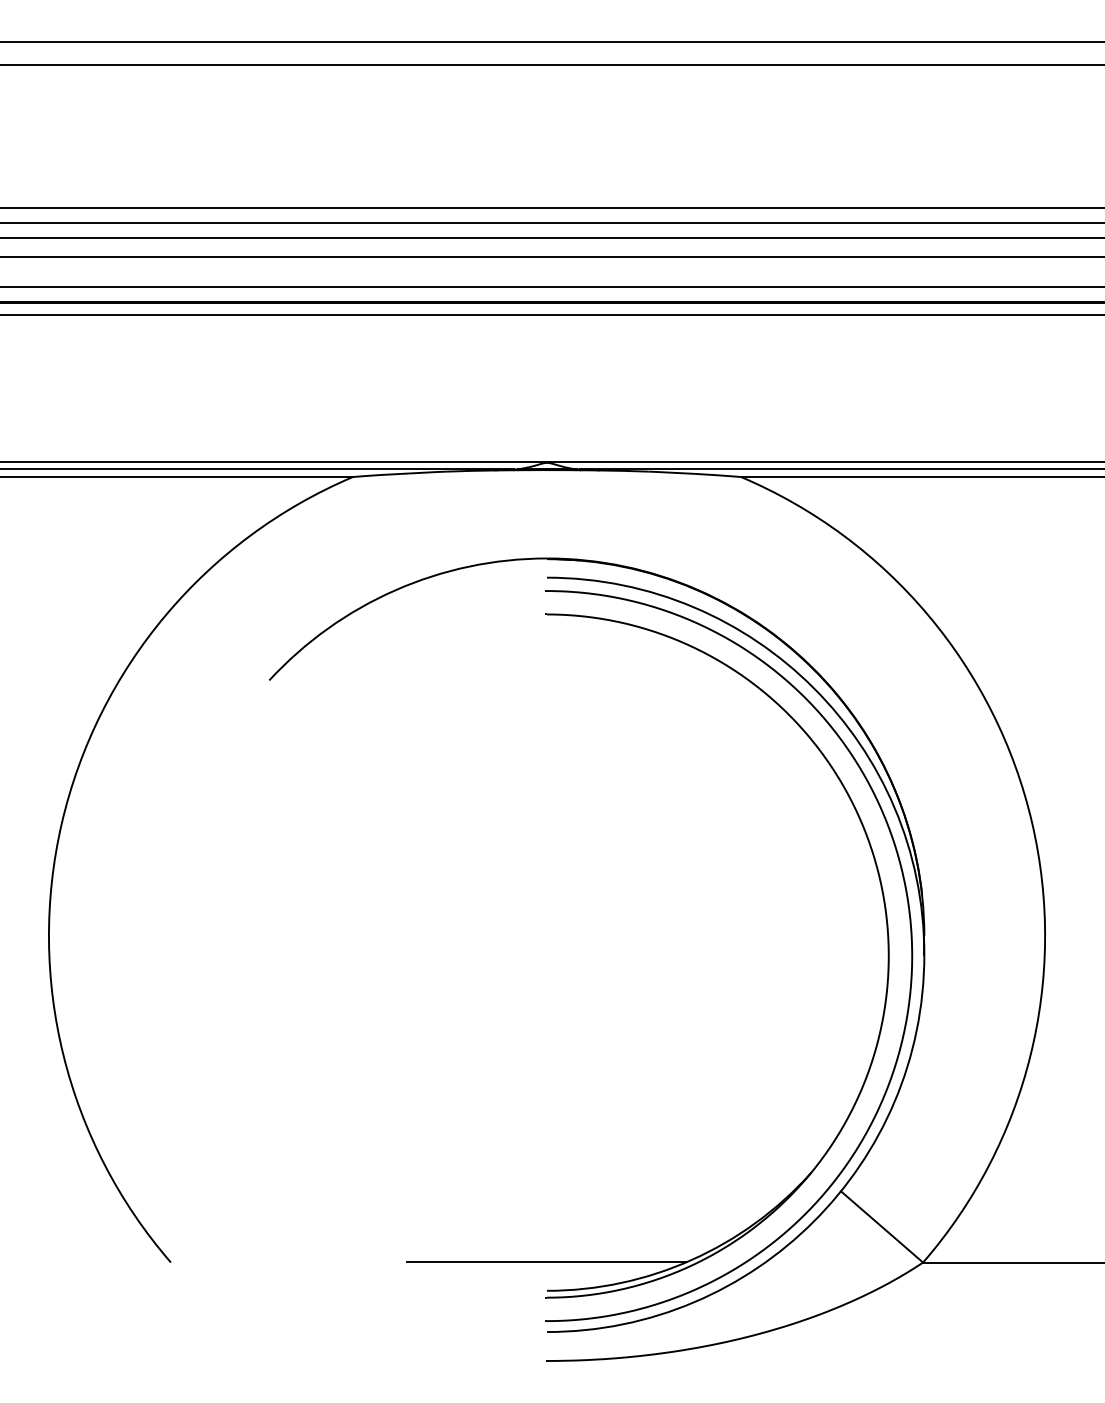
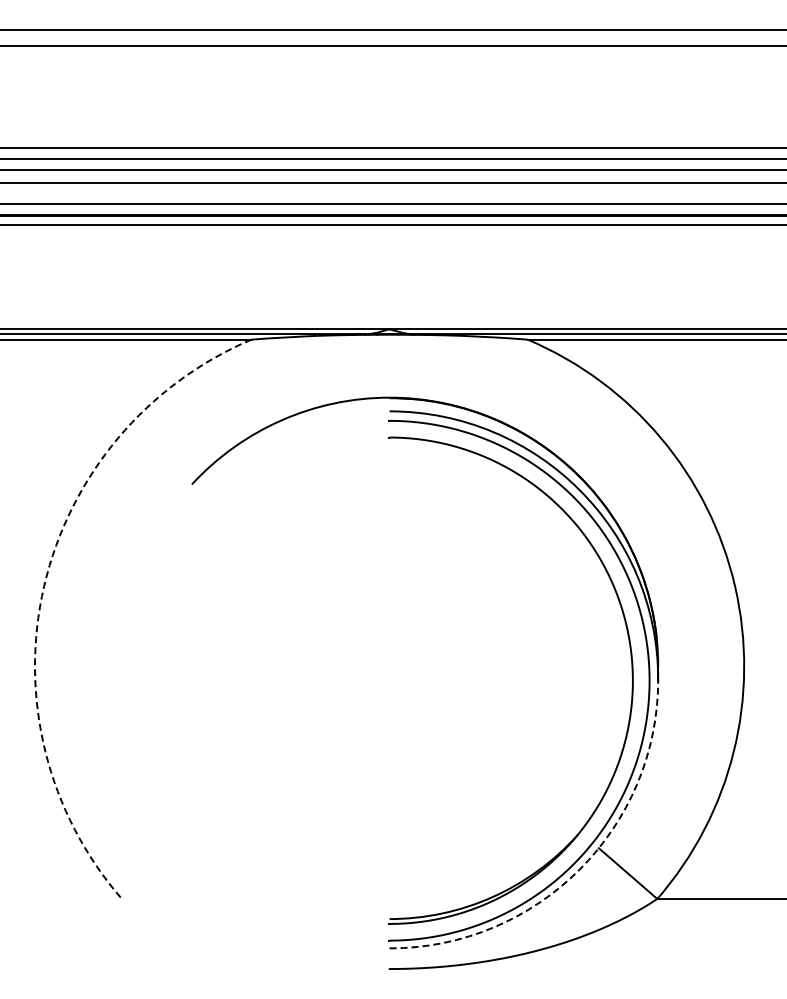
arc: (62, 823) -> (44, 586), solid -> dashed
arc: (813, 1221) -> (579, 869), solid -> dashed
line: (546, 1261) -> (389, 898), removed

